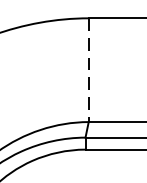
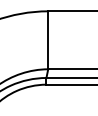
line: (89, 70) -> (48, 40), dashed -> solid

